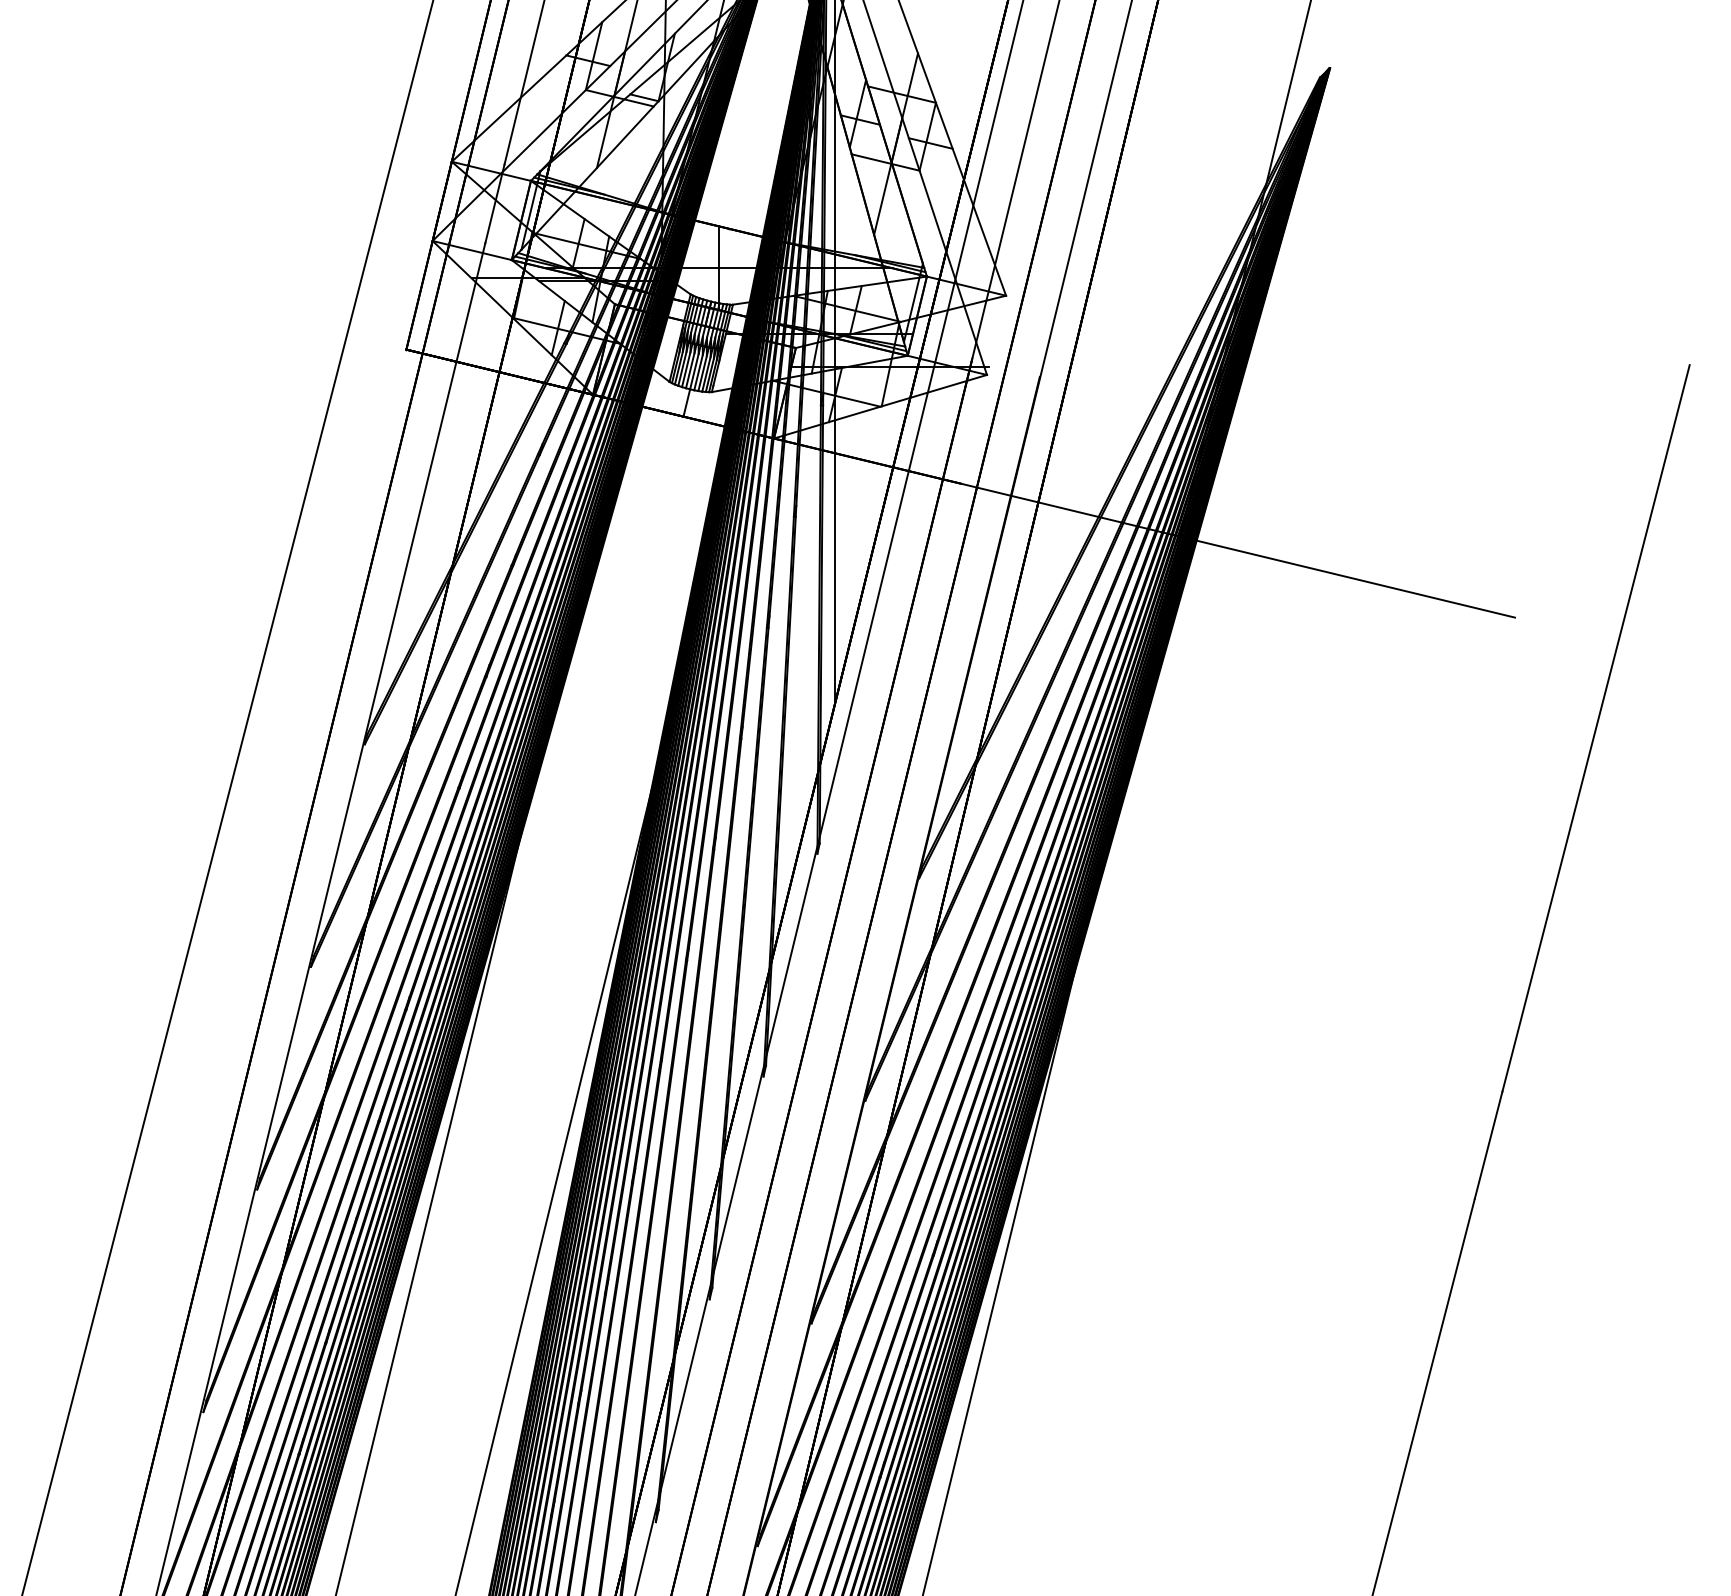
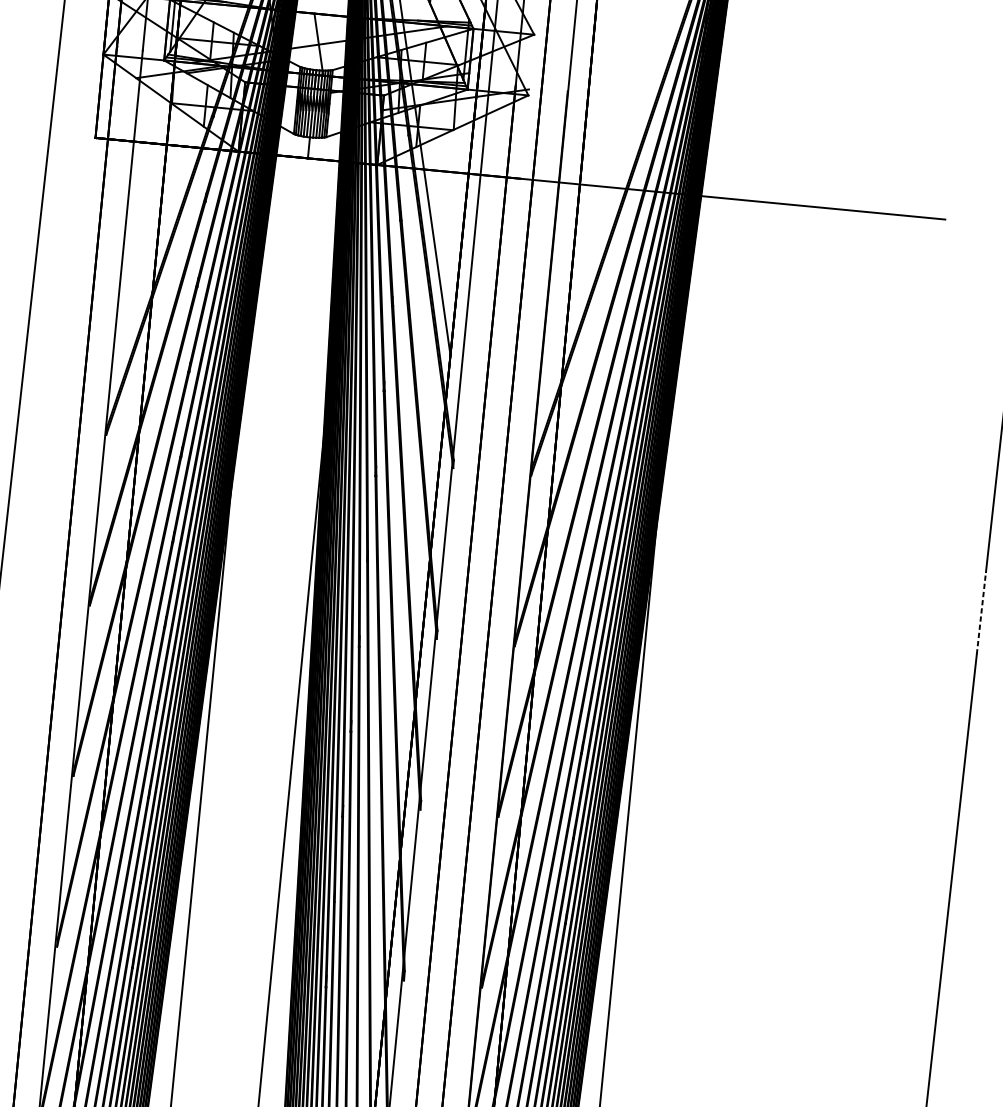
line: (1488, 1144) -> (981, 612), solid -> dashed

